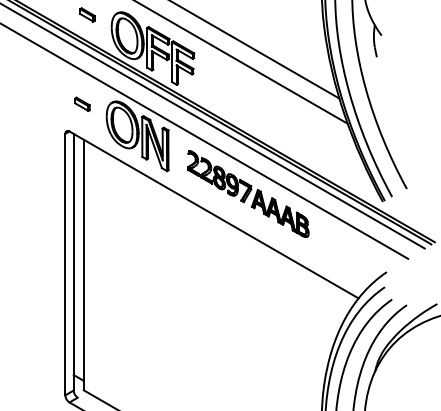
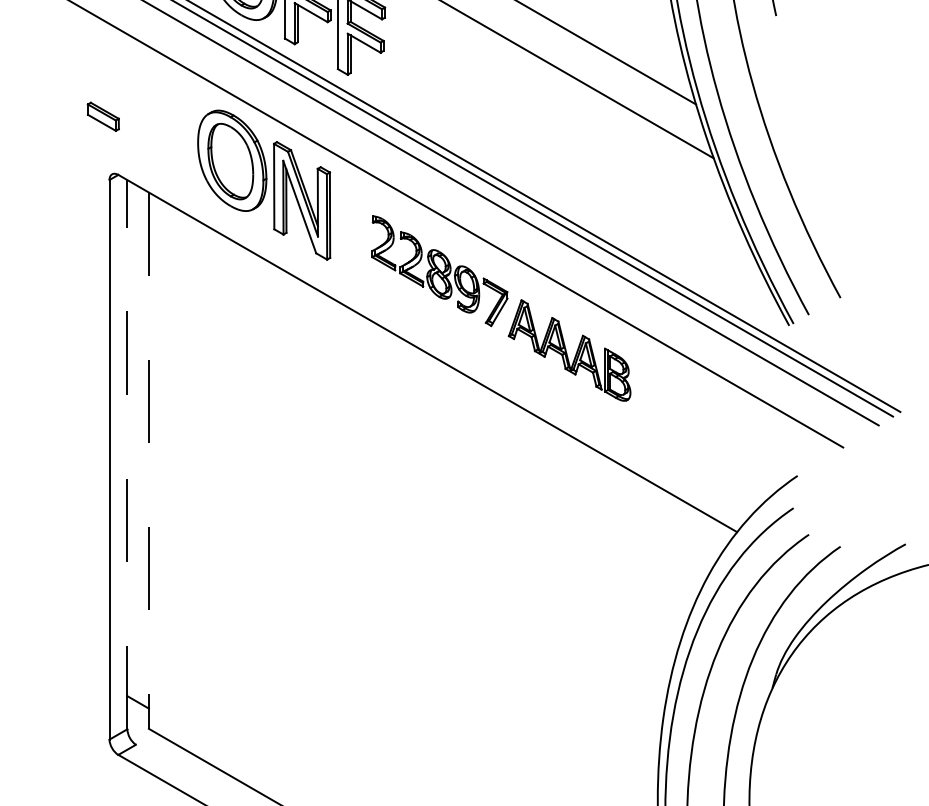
part: (82, 103) -> (103, 115), moved
line: (73, 261) -> (126, 453), solid -> dashed
line: (83, 265) -> (148, 461), solid -> dashed

